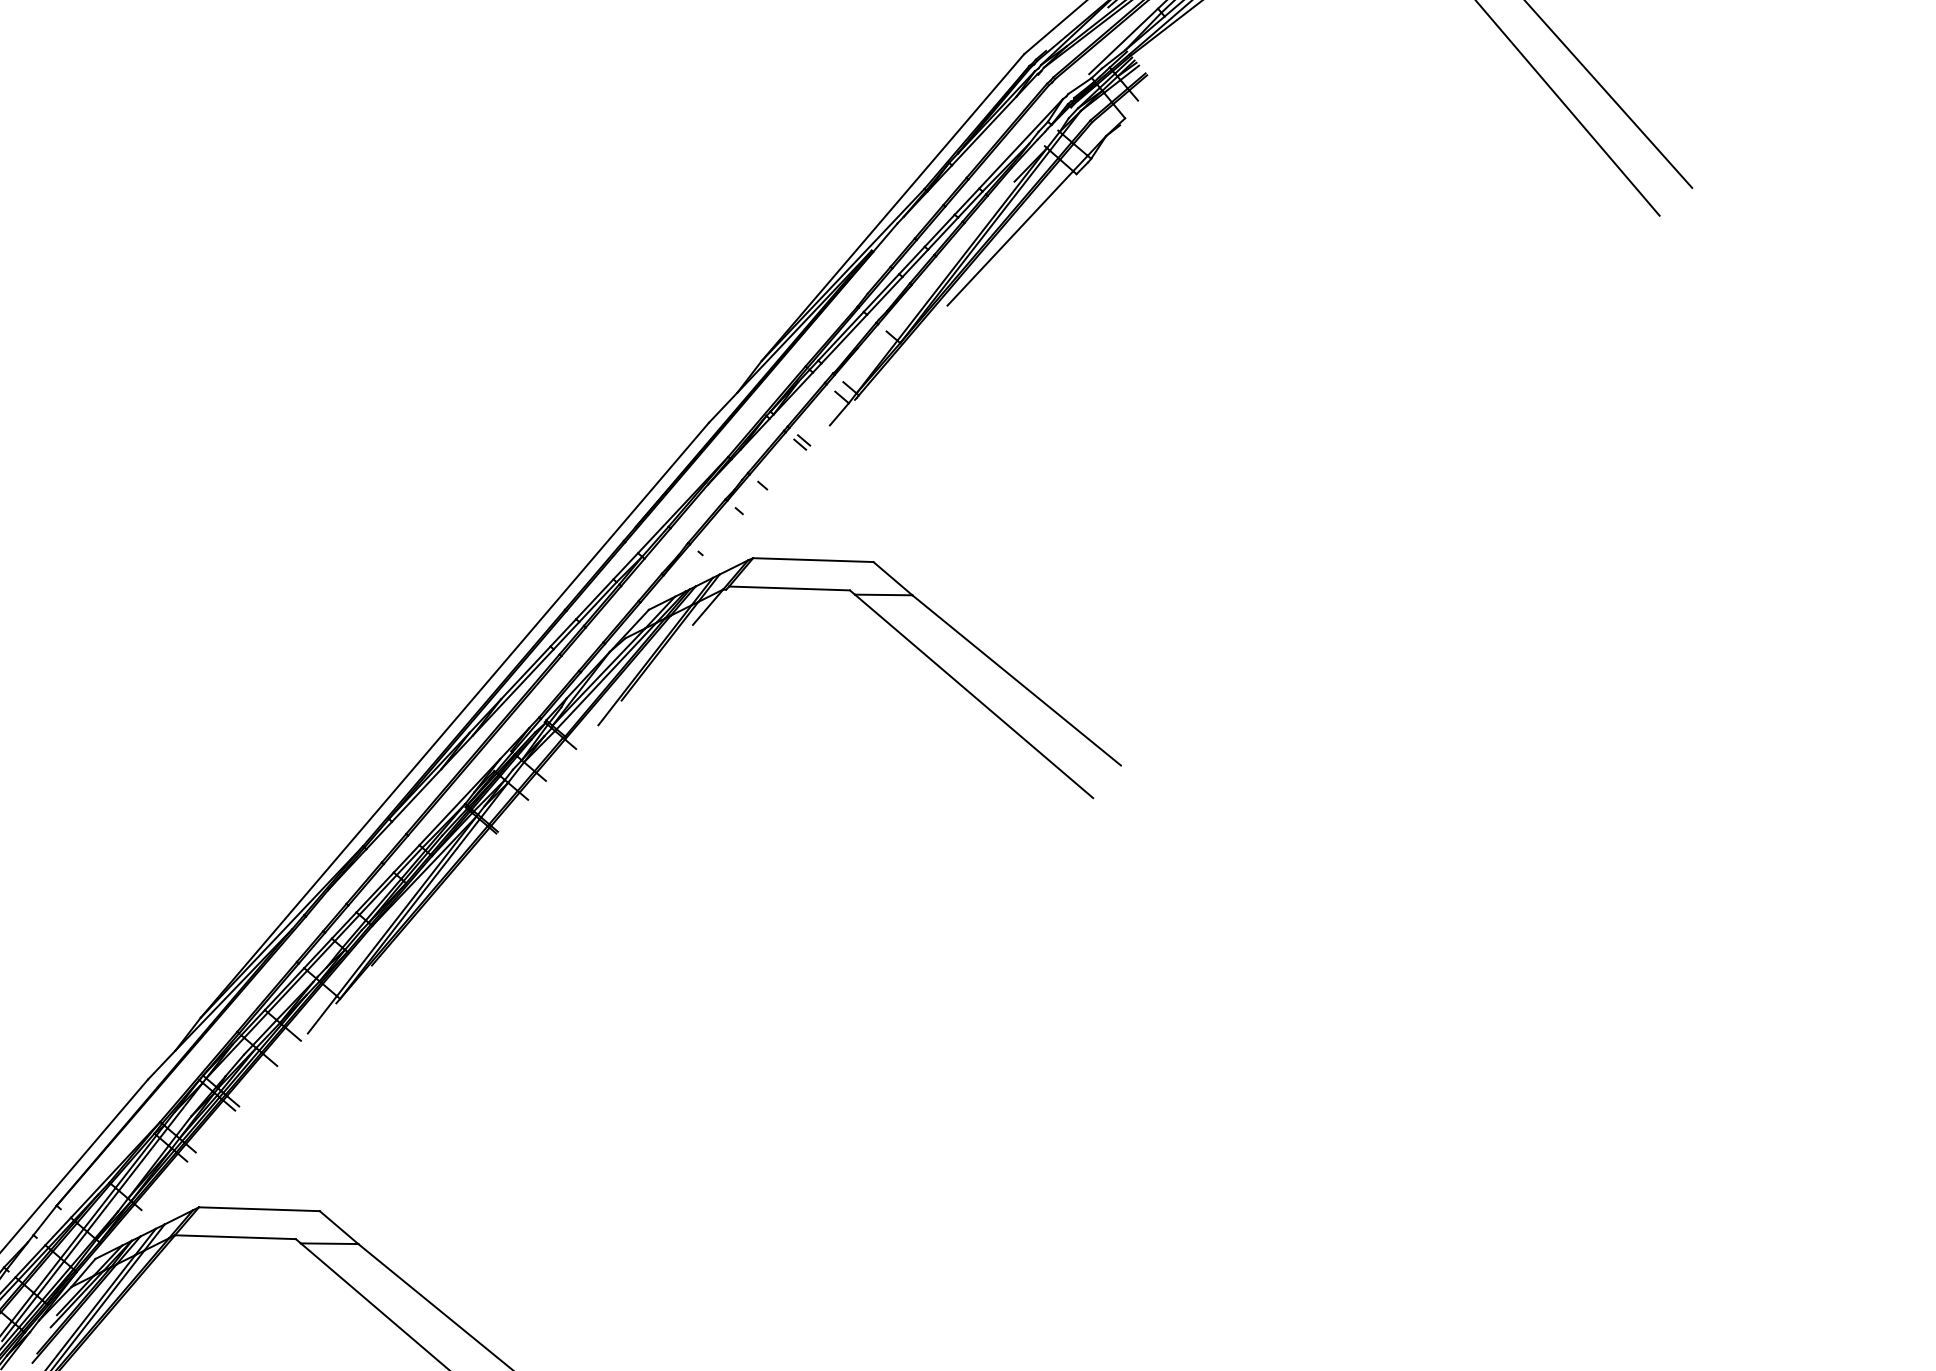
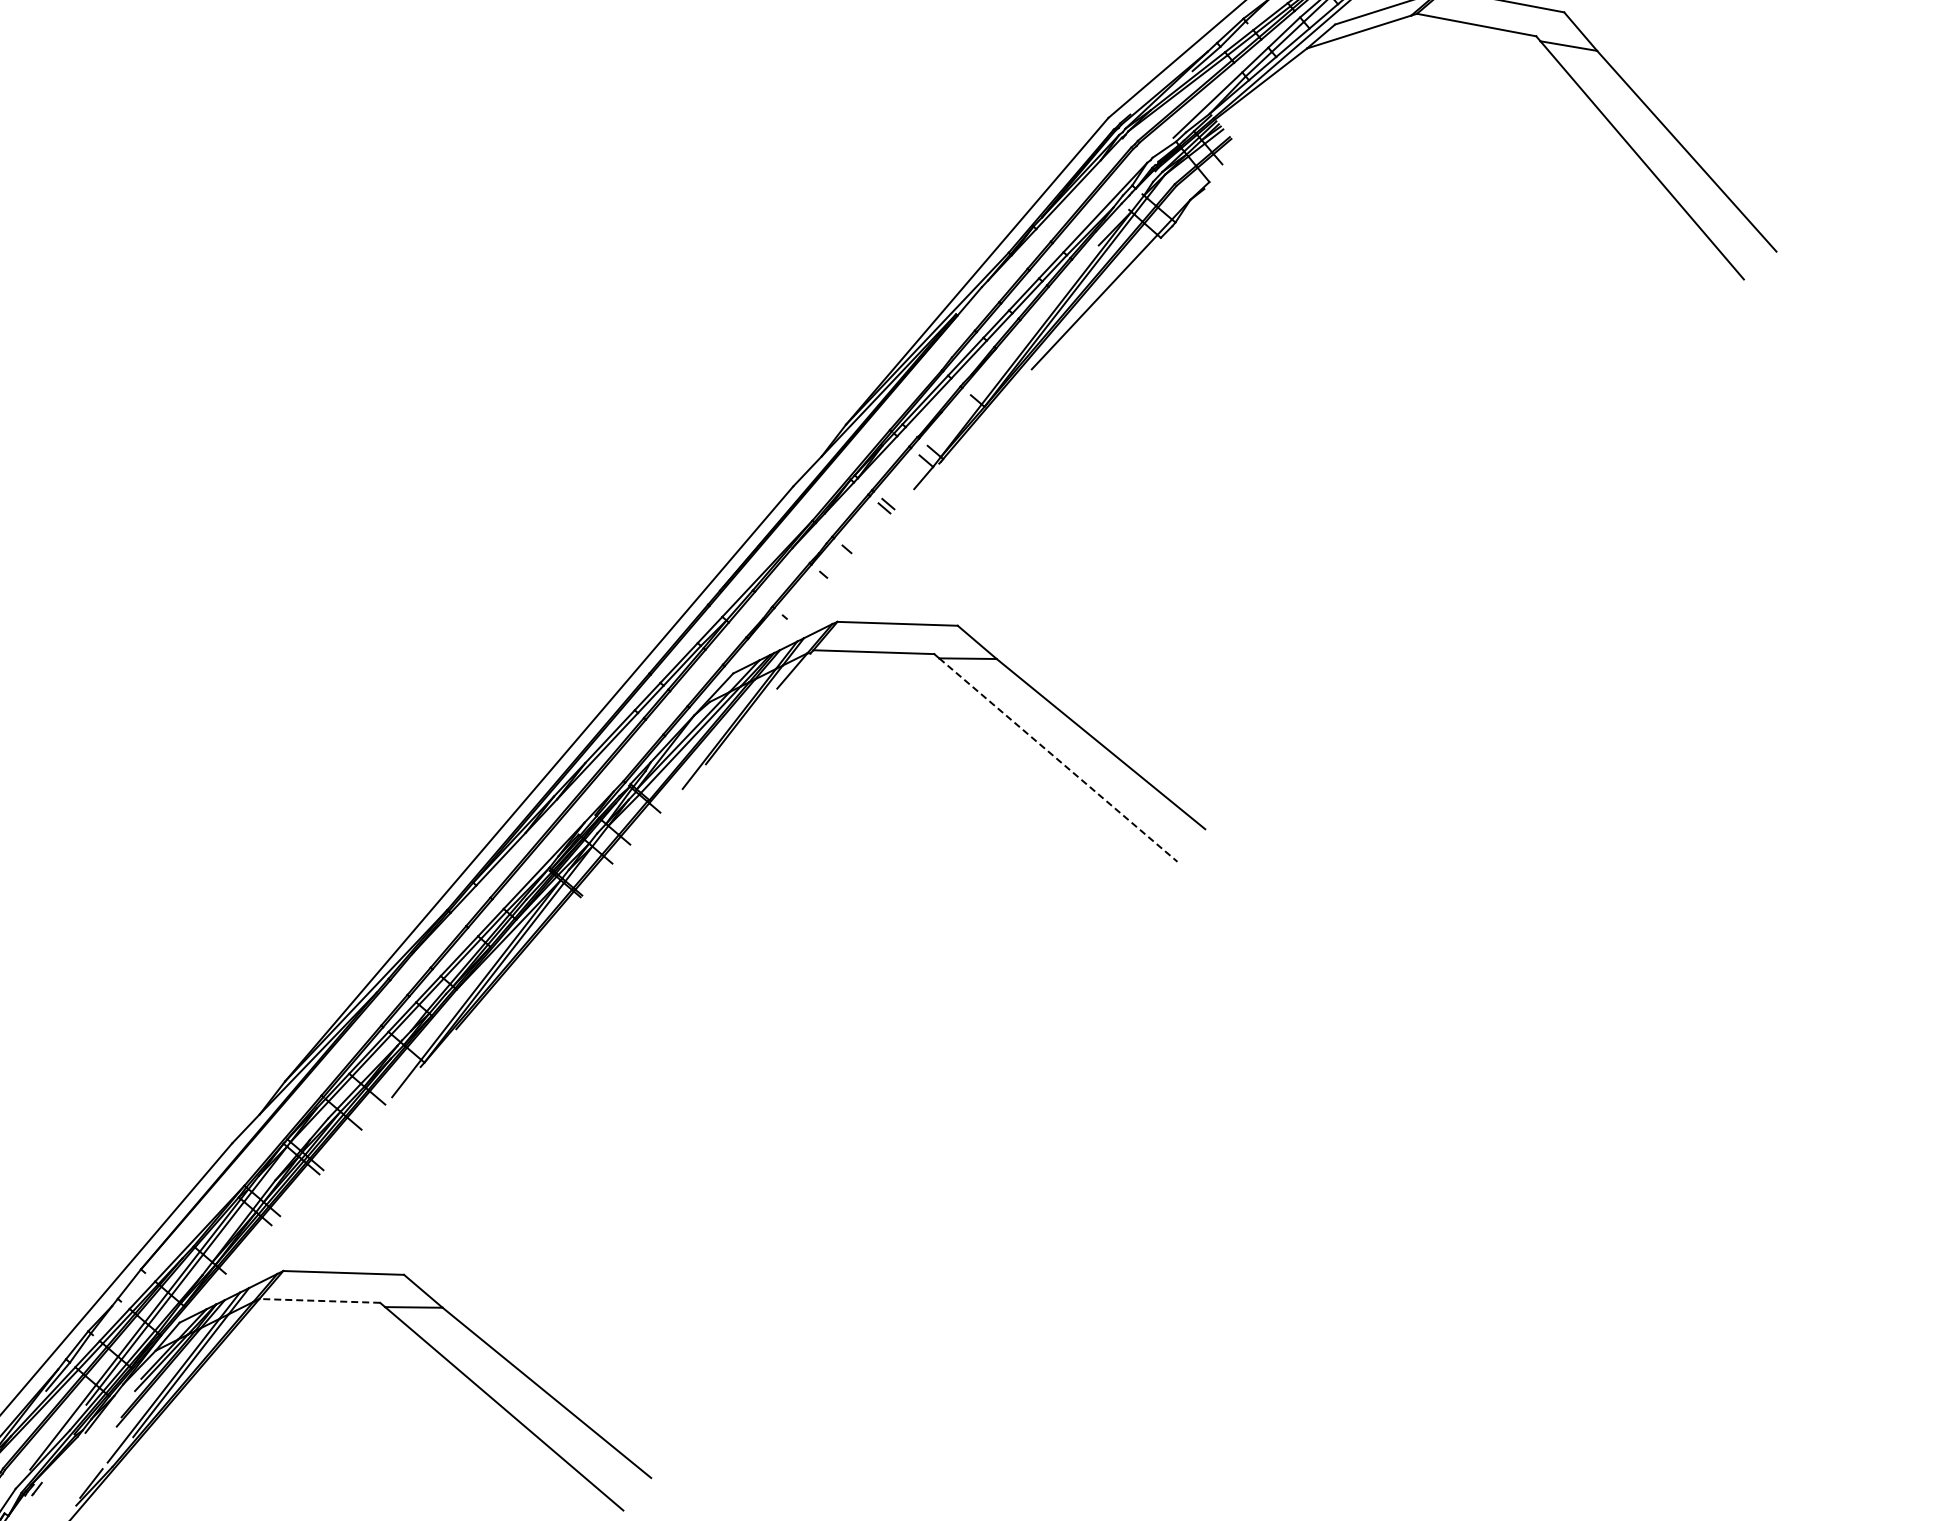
line: (974, 696) -> (1058, 760), solid -> dashed
line: (235, 1236) -> (319, 1300), solid -> dashed

